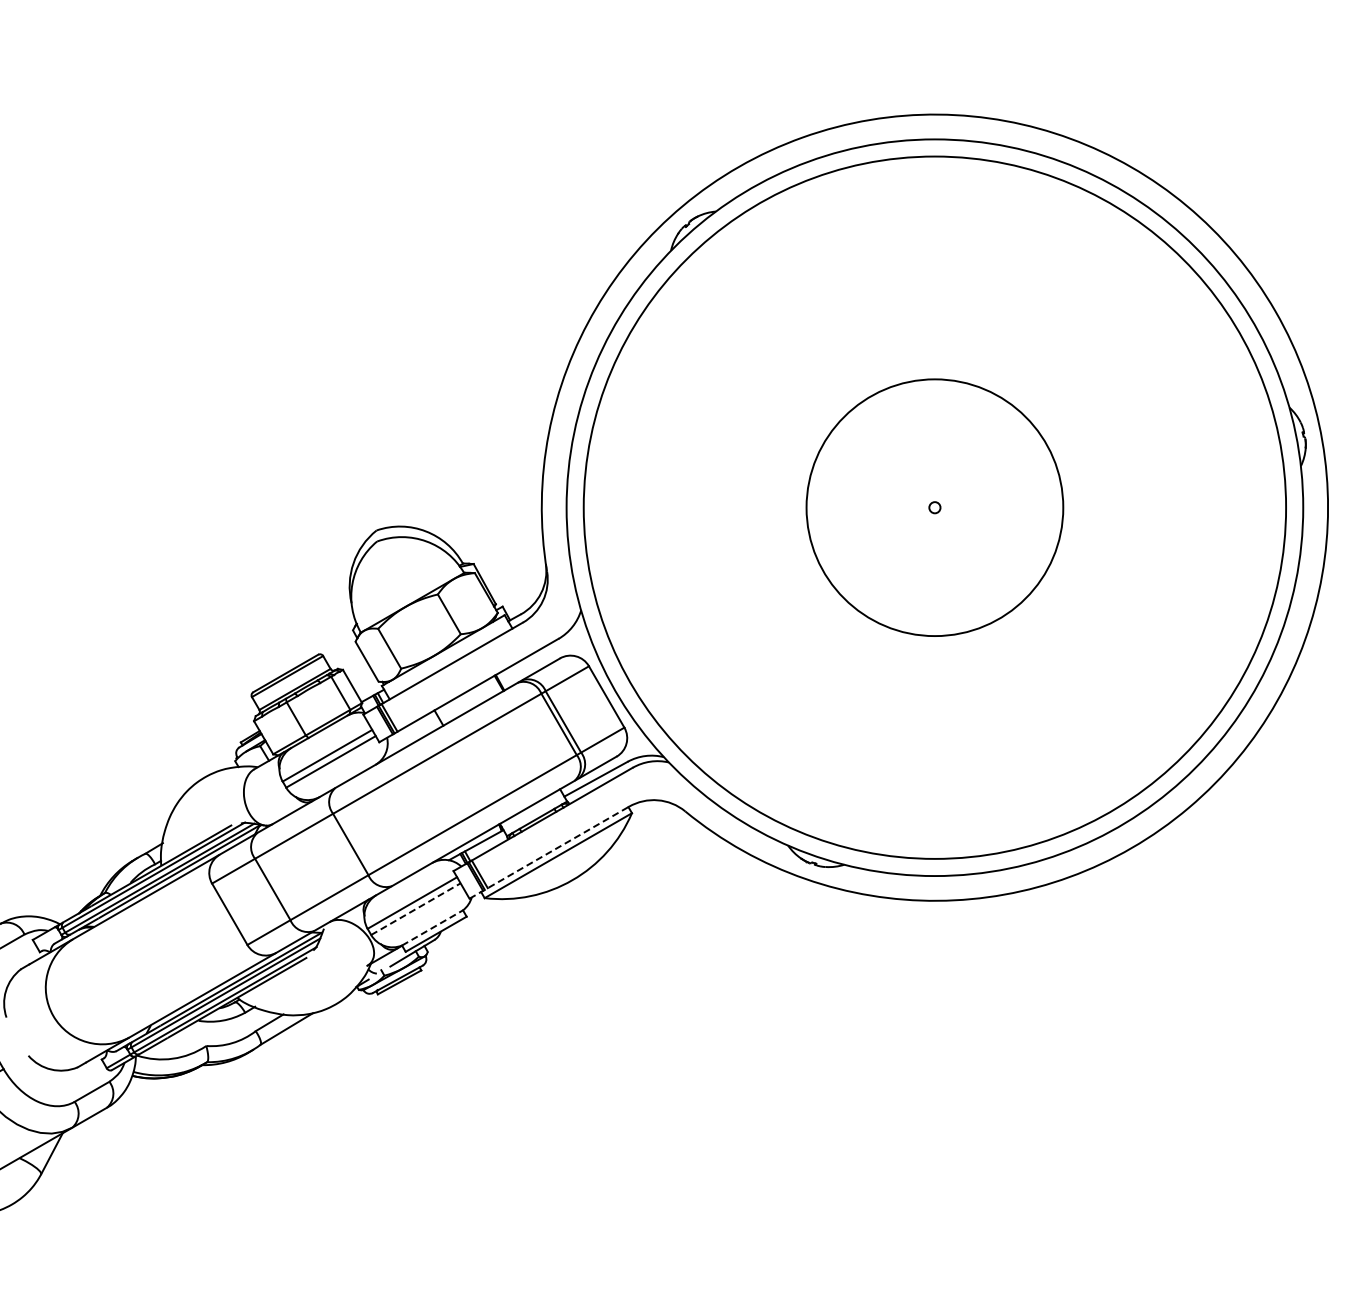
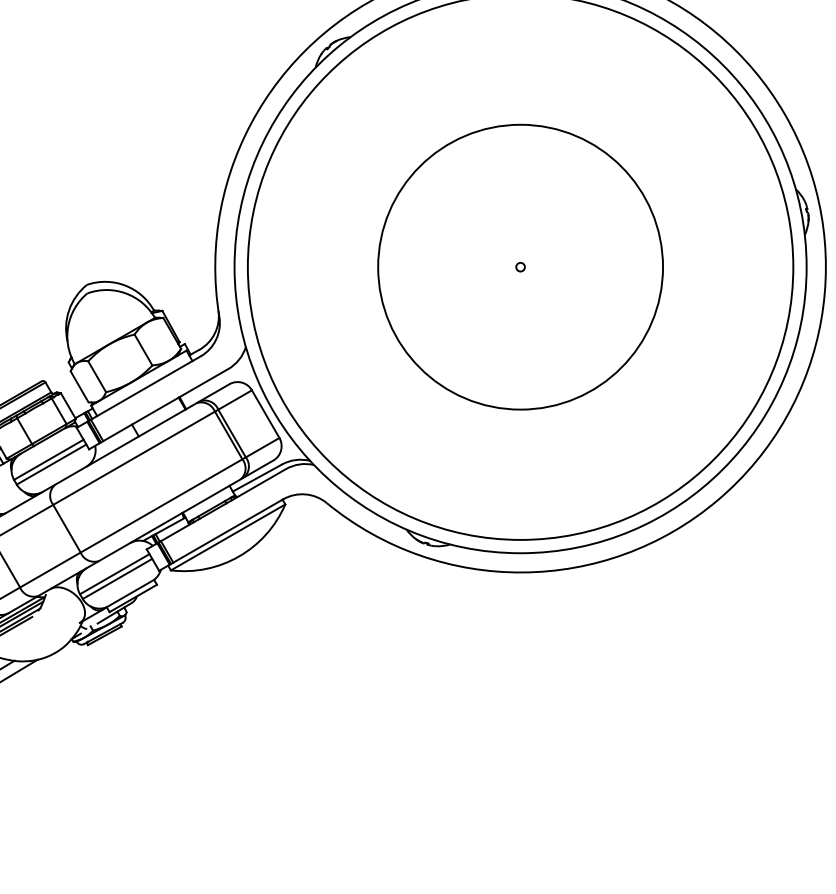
circle: (934, 507) -> (520, 267), size x1.43
line: (549, 852) -> (221, 534), dashed -> solid
line: (415, 909) -> (117, 579), dashed -> solid
line: (432, 927) -> (130, 593), dashed -> solid

